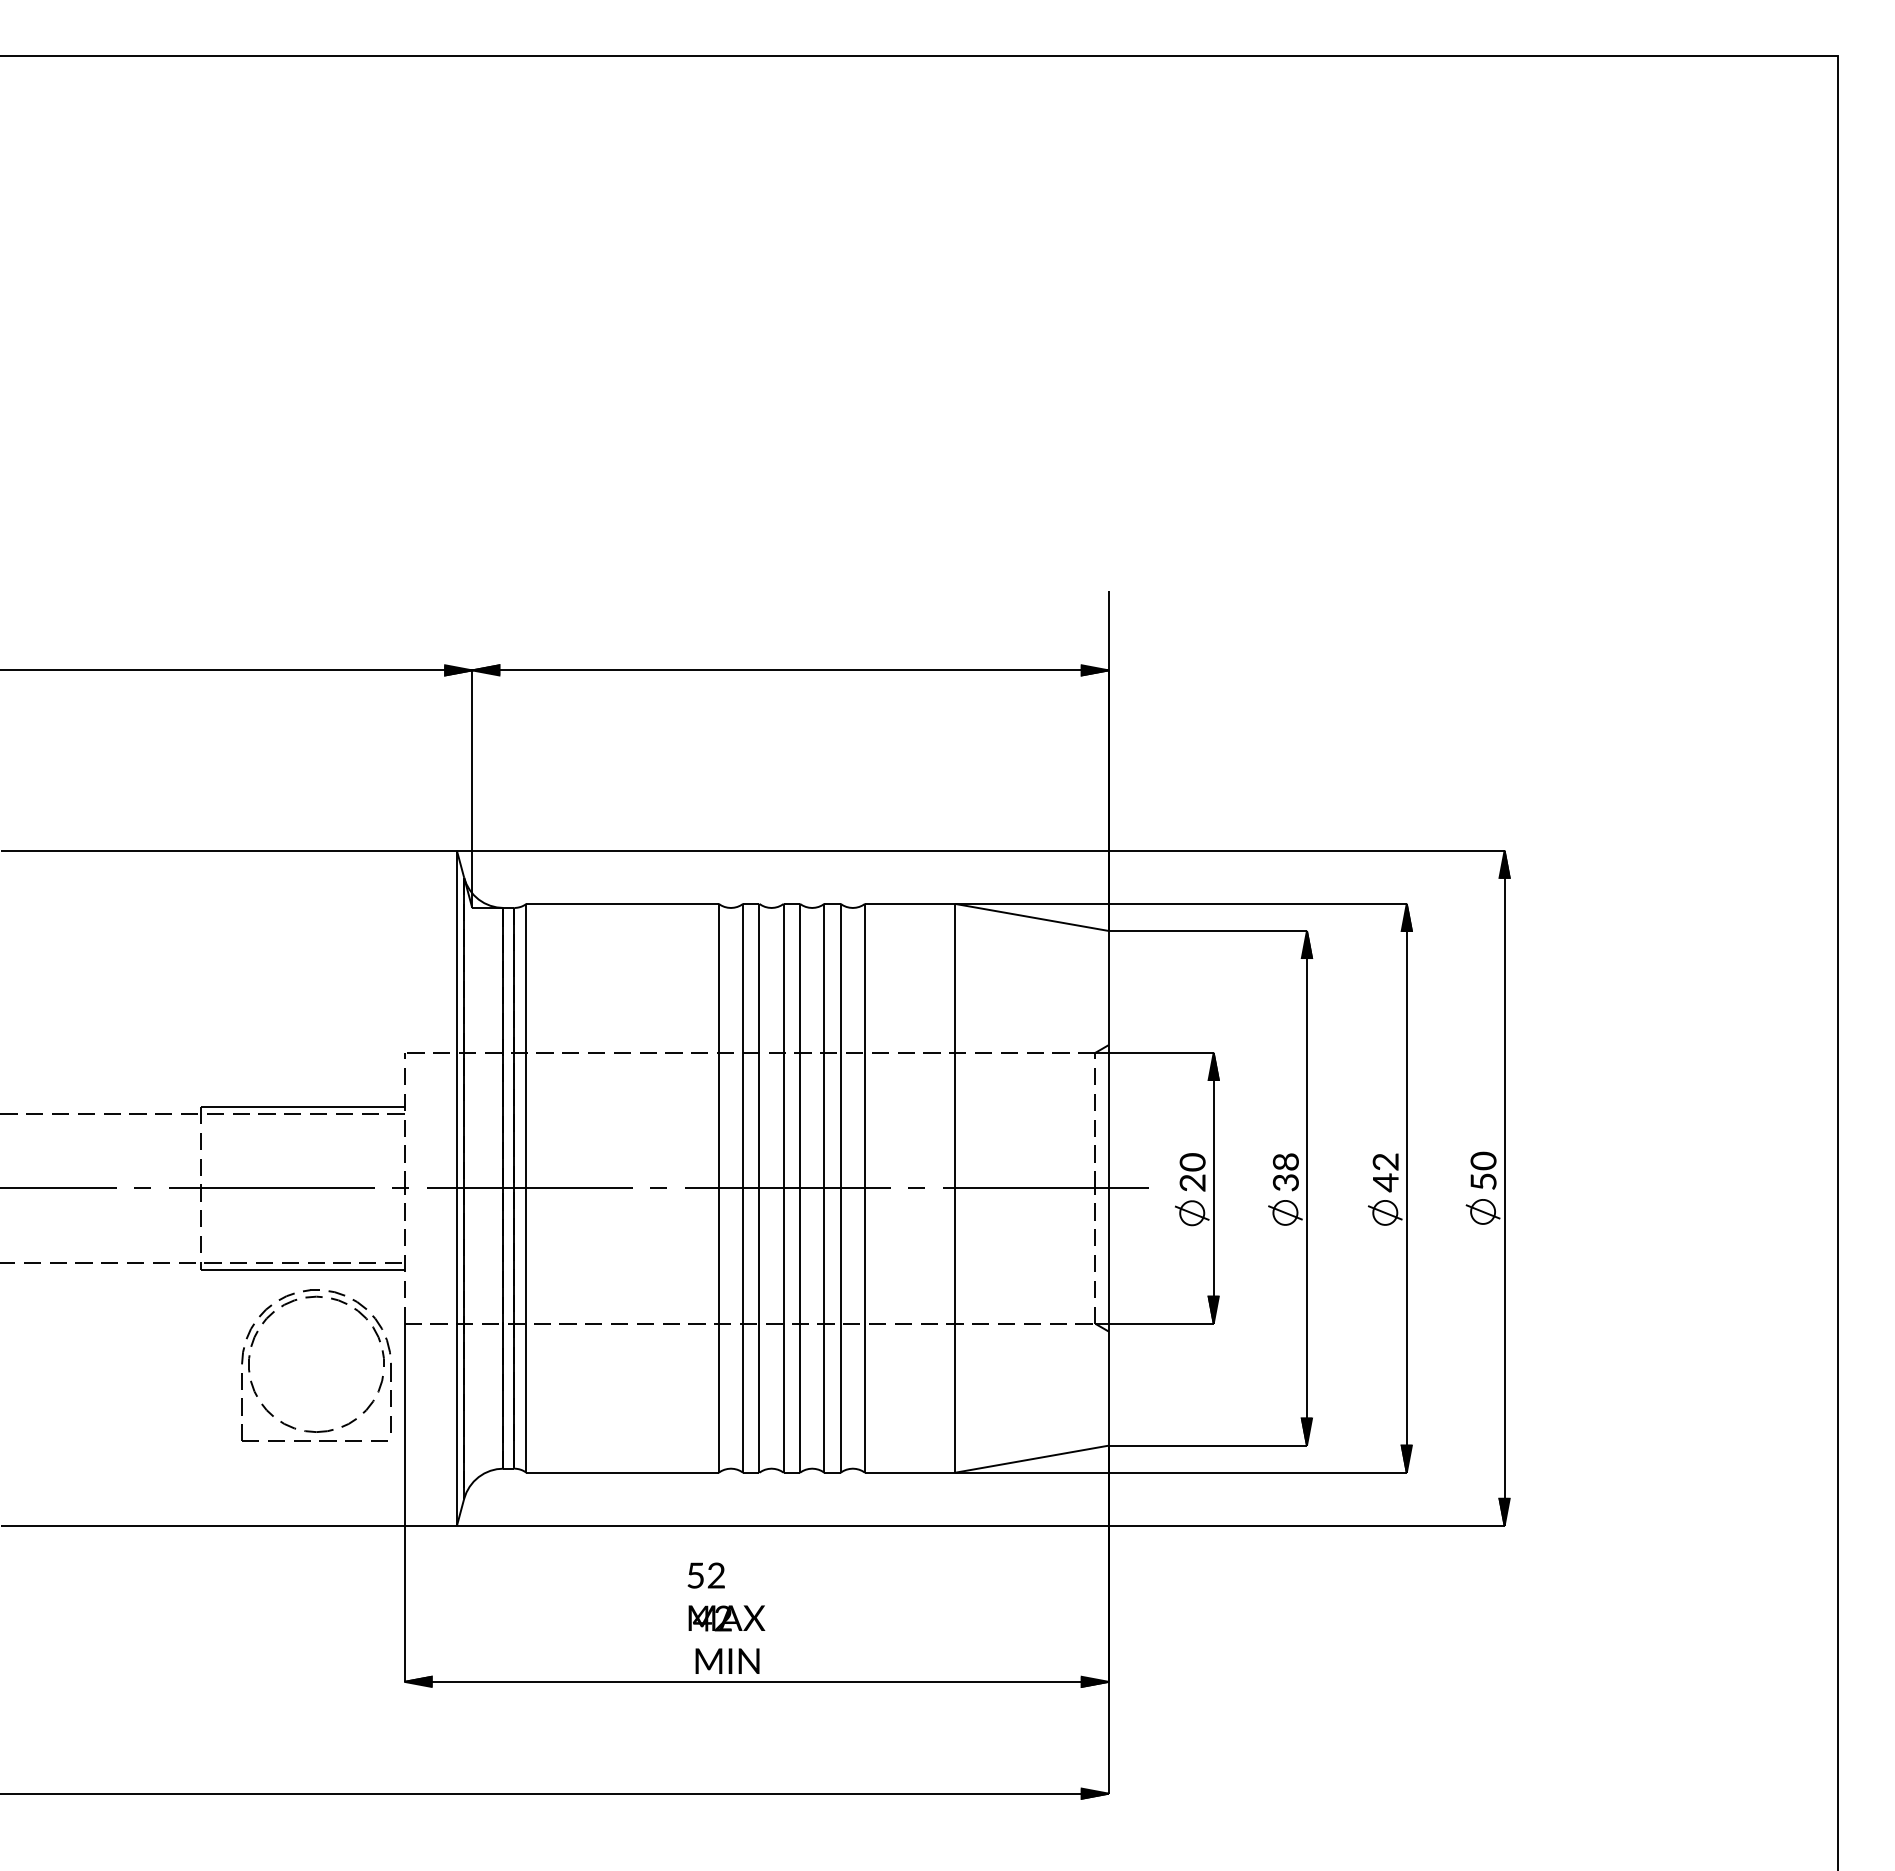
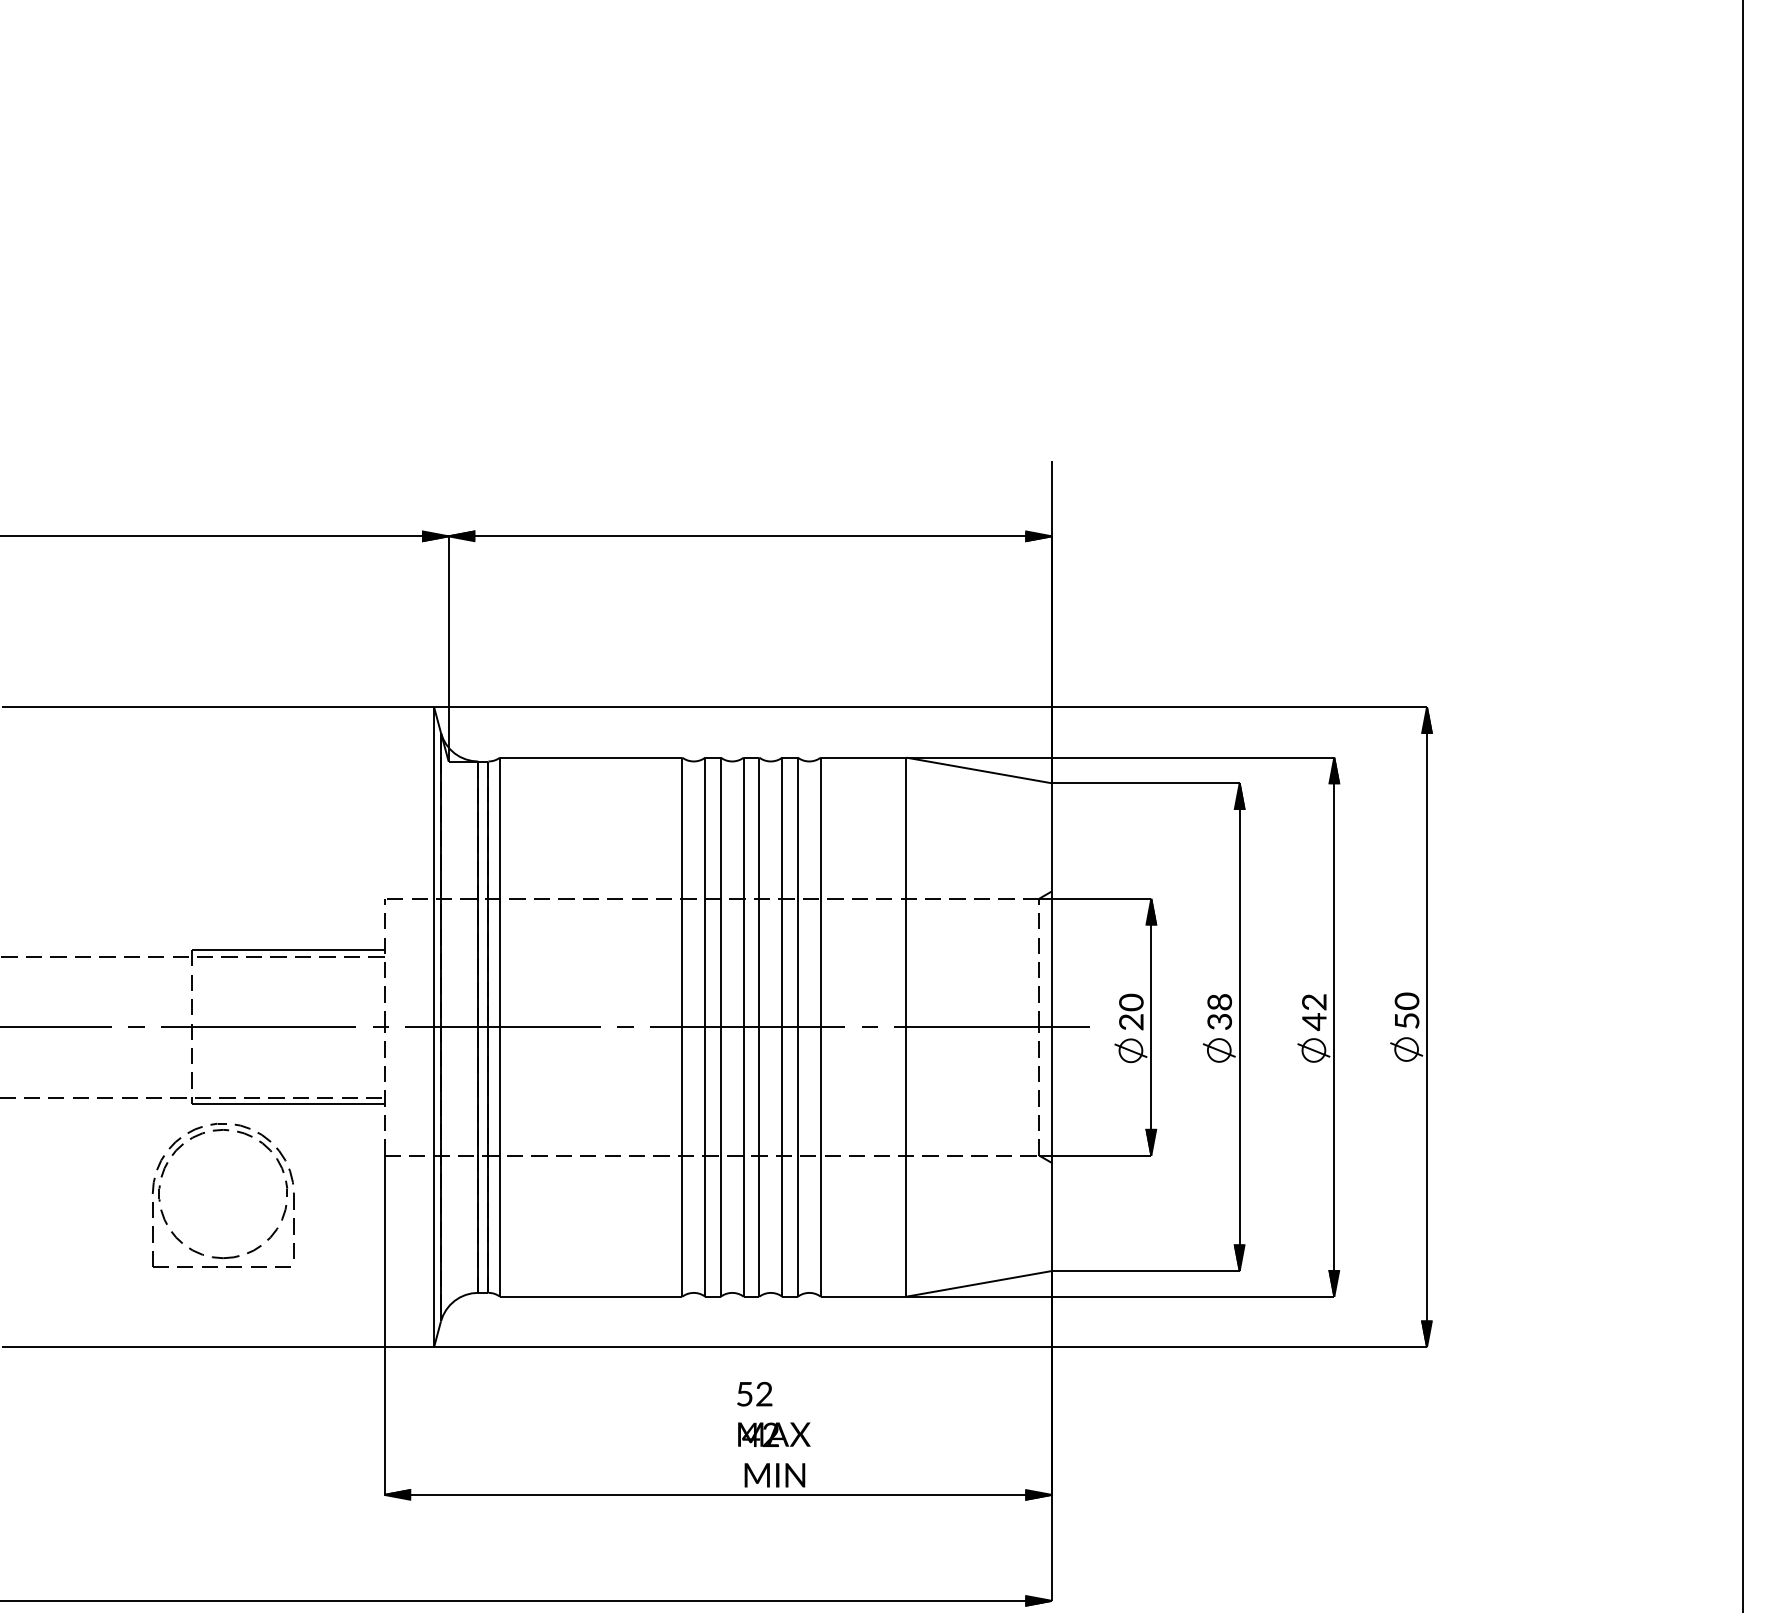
part: (312, 1430) -> (219, 1256), moved
text: (726, 1617) -> (773, 1433), moved

